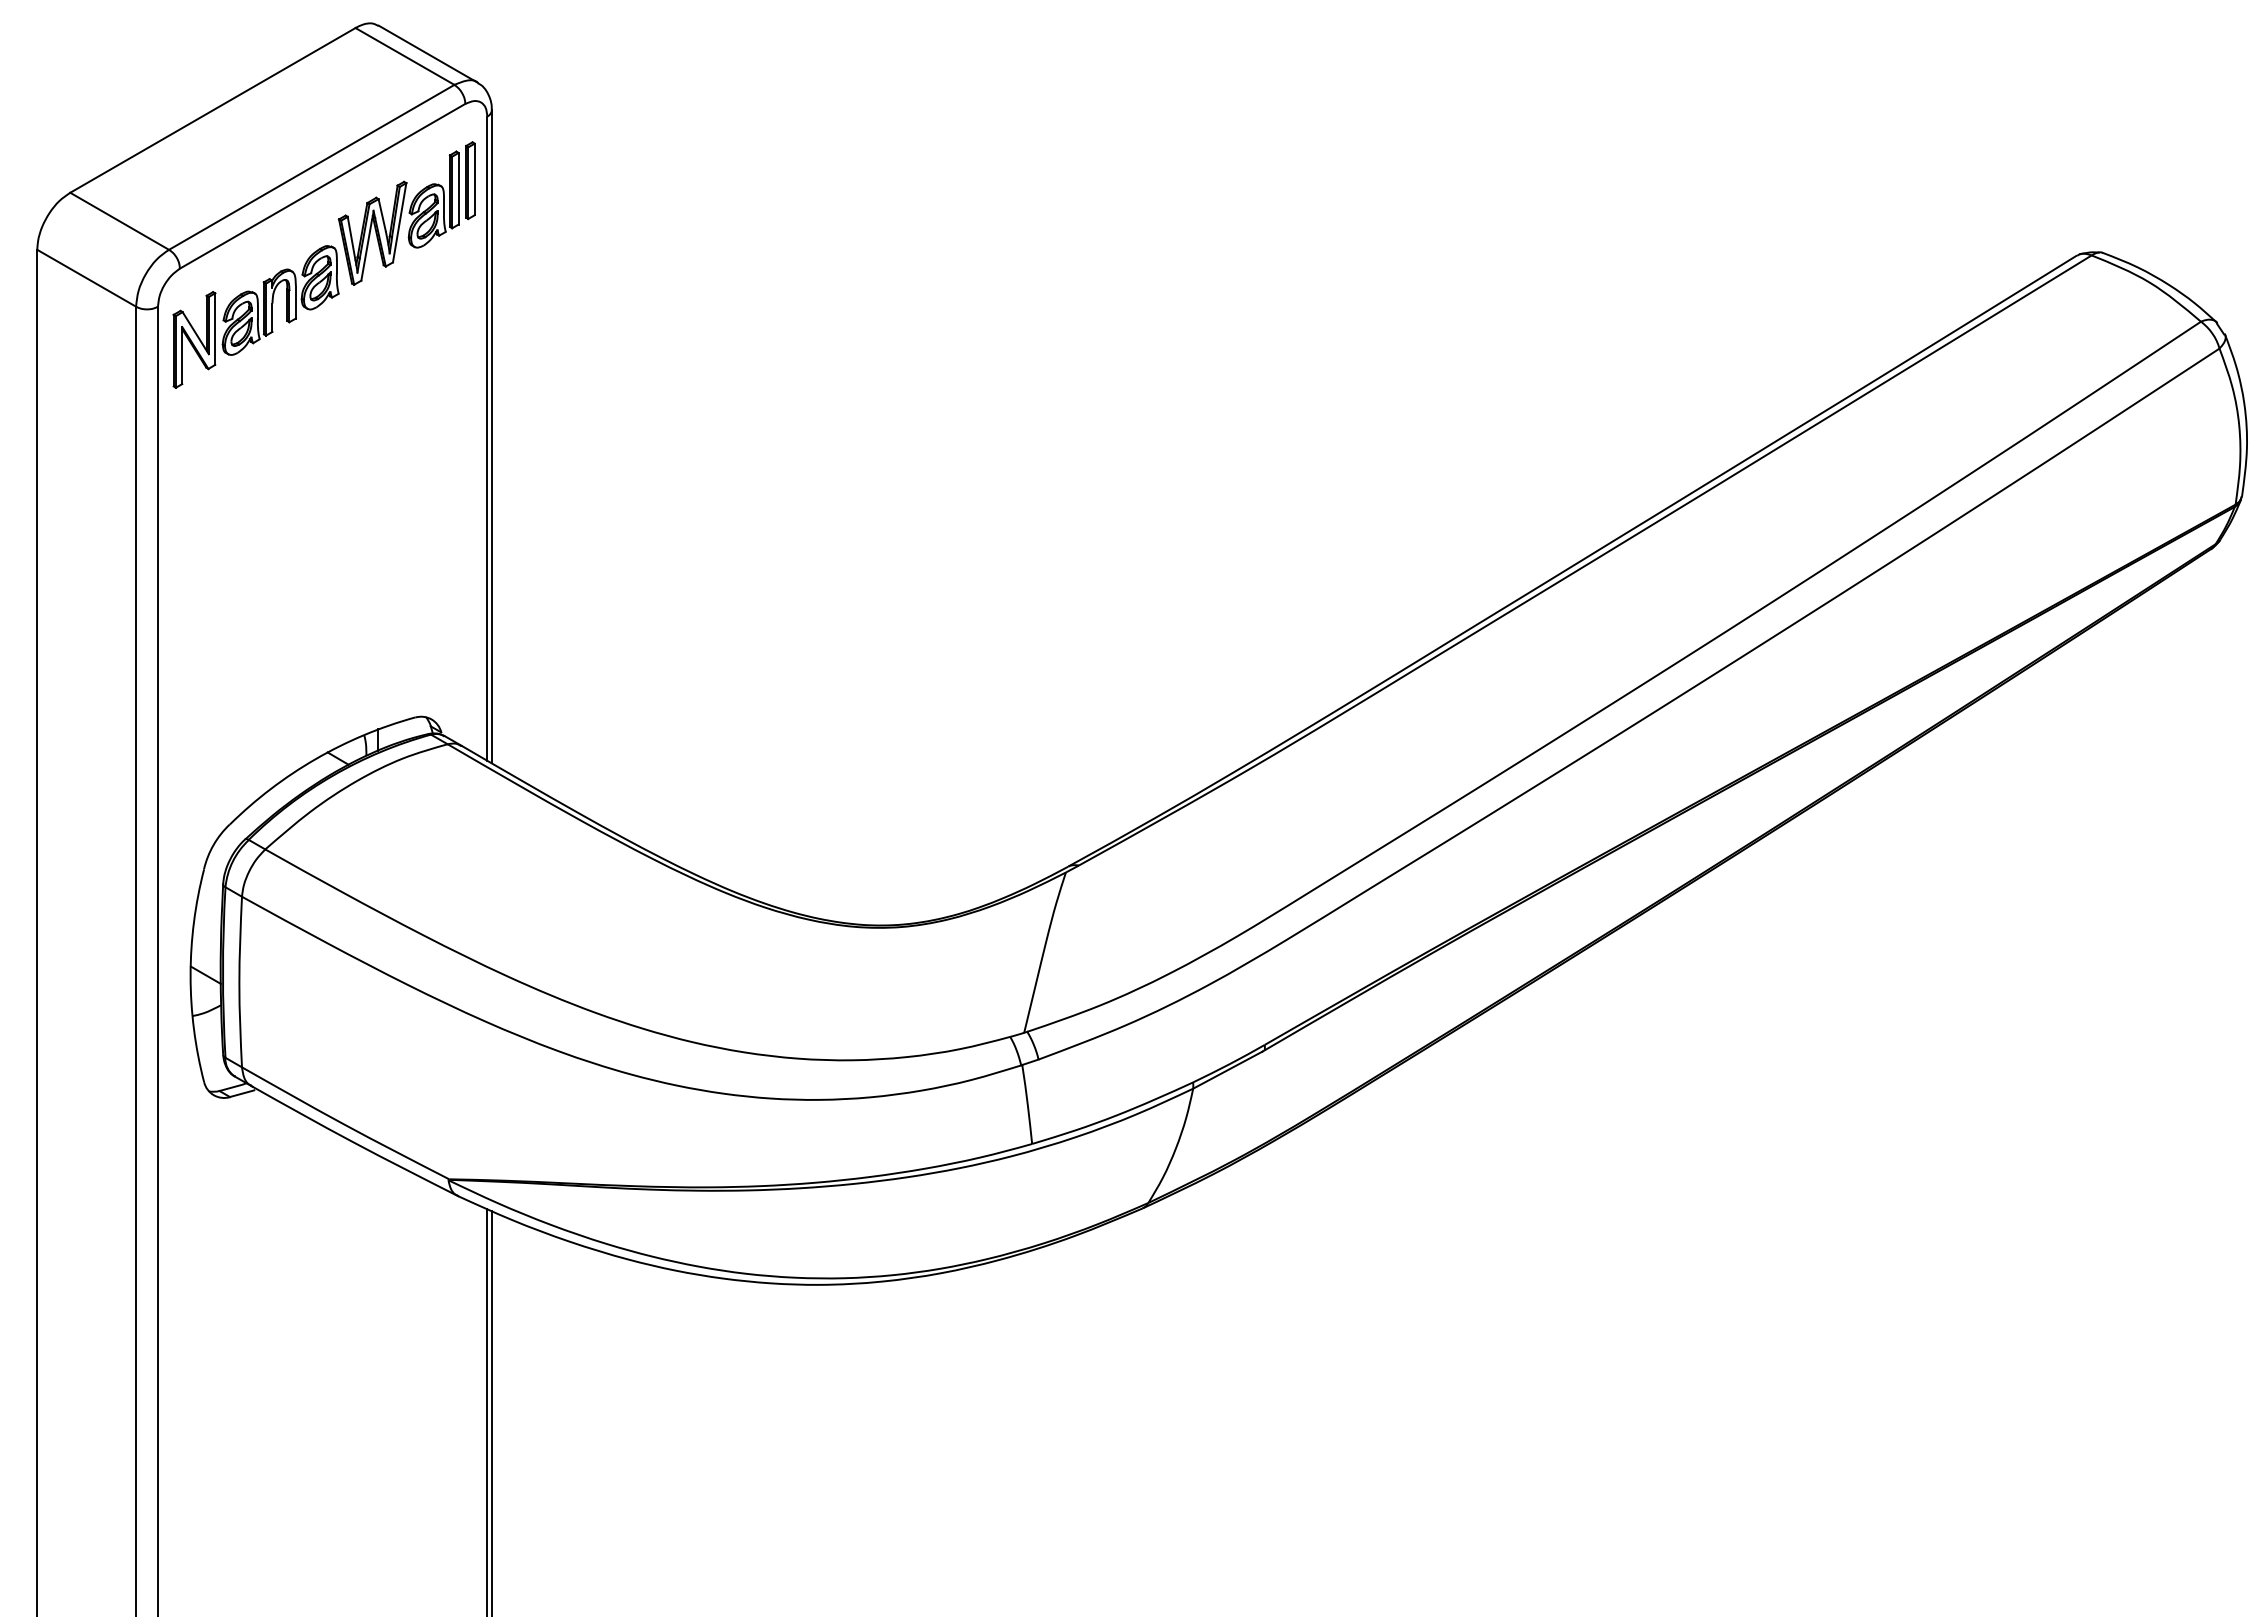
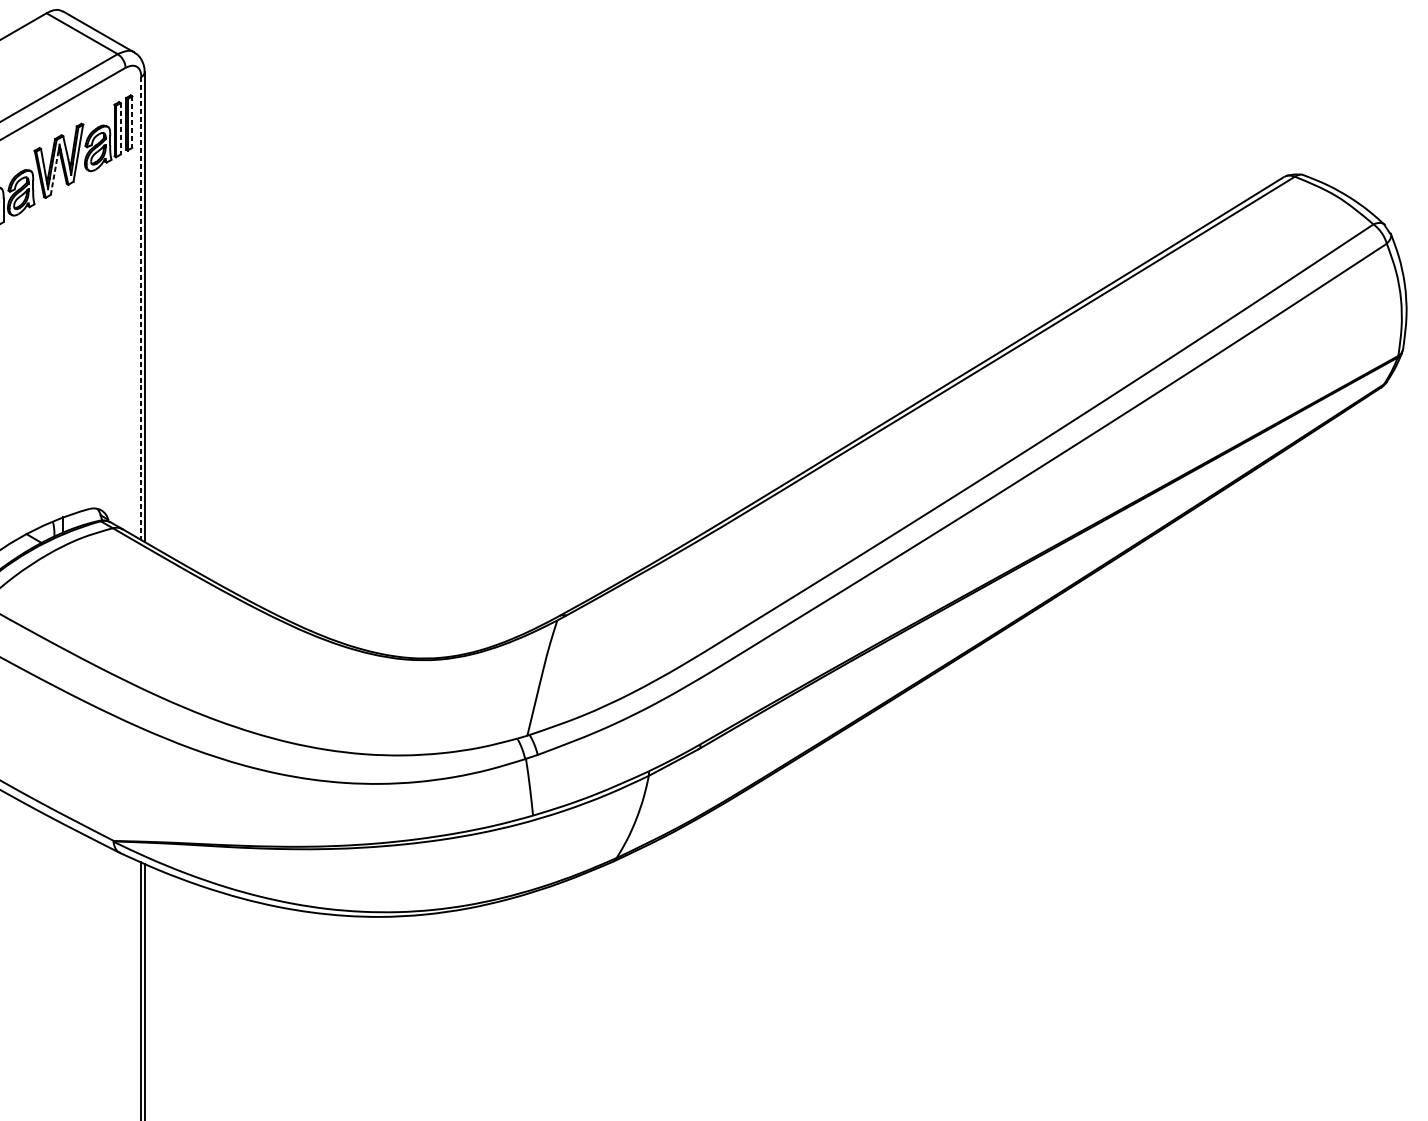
line: (474, 179) -> (132, 122), solid -> dashed
line: (458, 188) -> (120, 128), solid -> dashed
line: (366, 250) -> (54, 173), solid -> dashed
line: (487, 439) -> (141, 309), solid -> dashed

